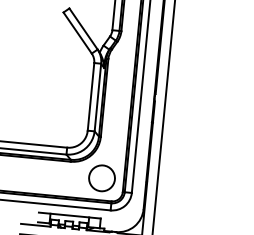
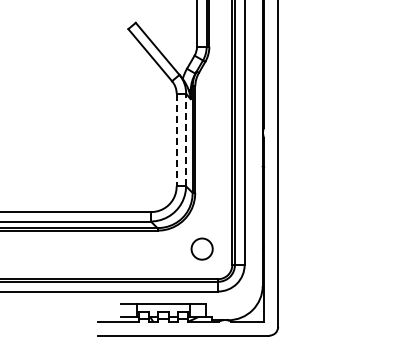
line: (90, 97) -> (176, 140), solid -> dashed
line: (98, 97) -> (186, 139), solid -> dashed
circle: (101, 177) -> (201, 248), size x0.6

